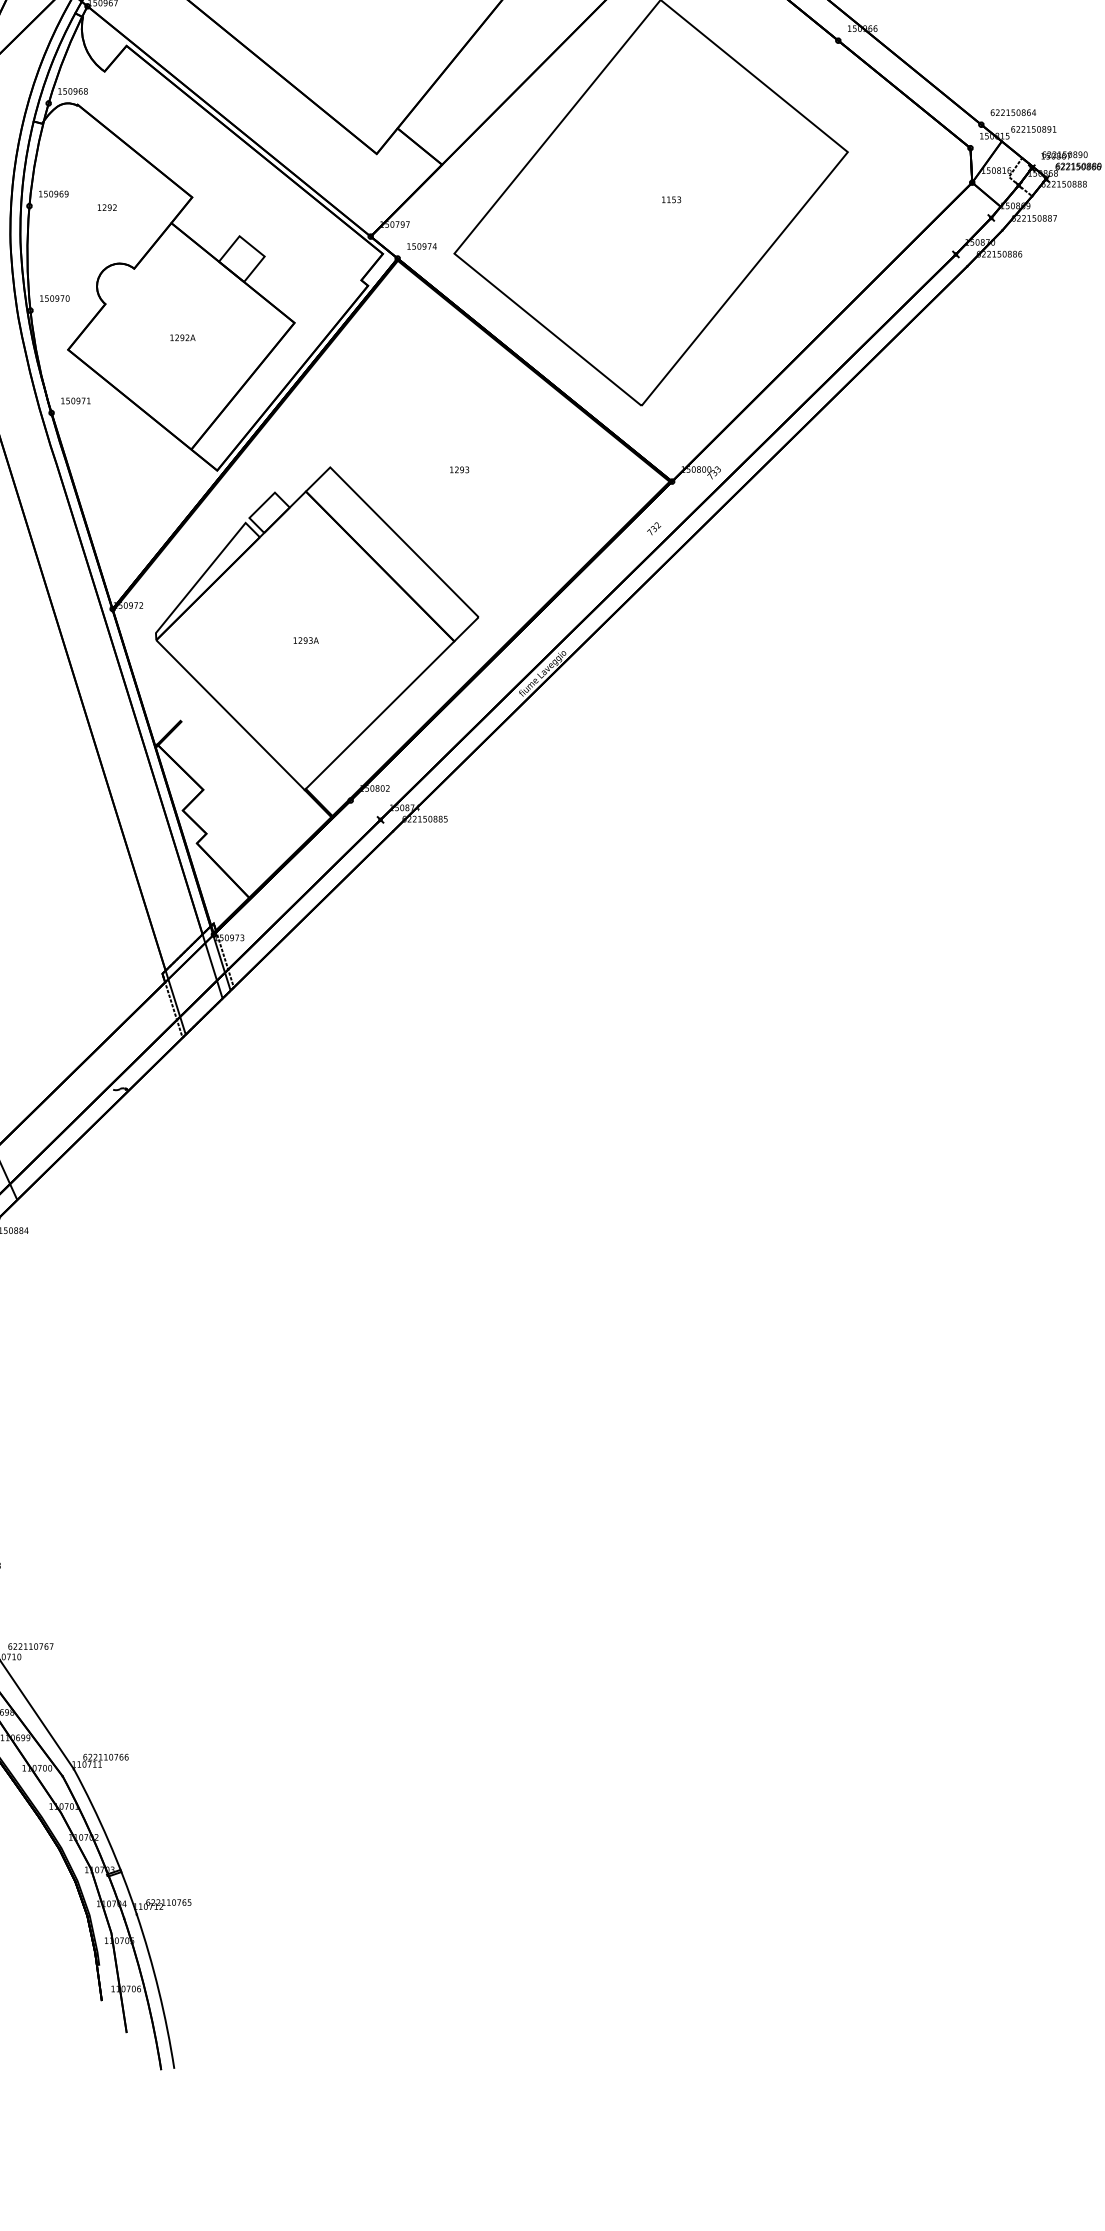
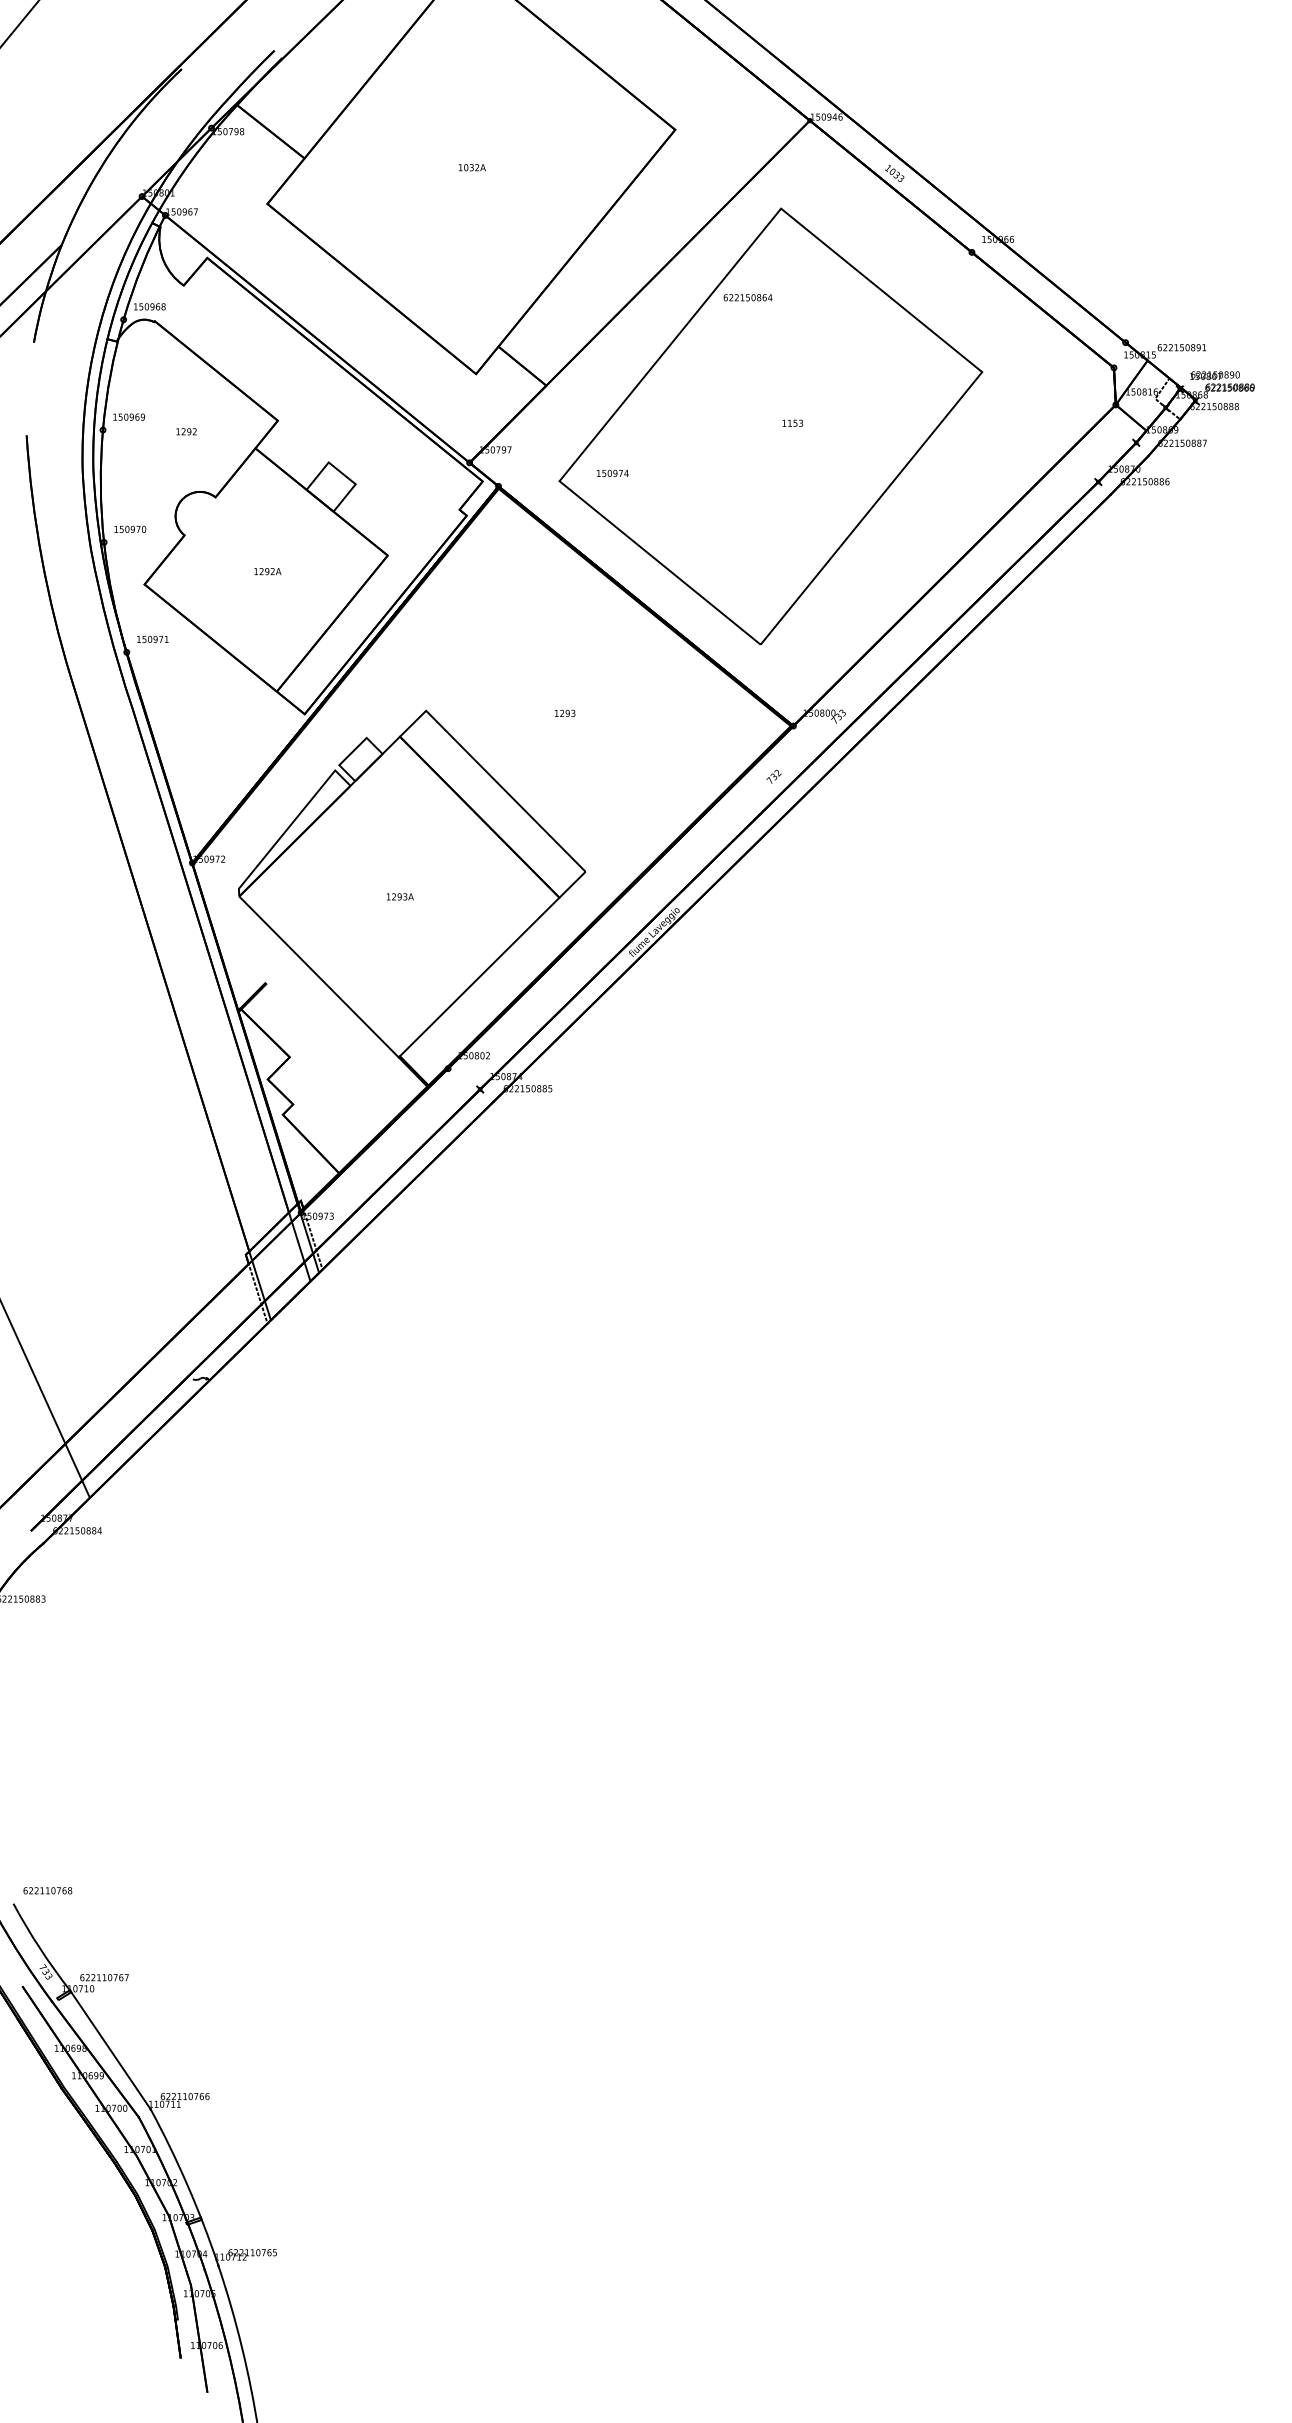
text: (1012, 112) -> (747, 297), moved
text: (421, 246) -> (612, 473), moved

